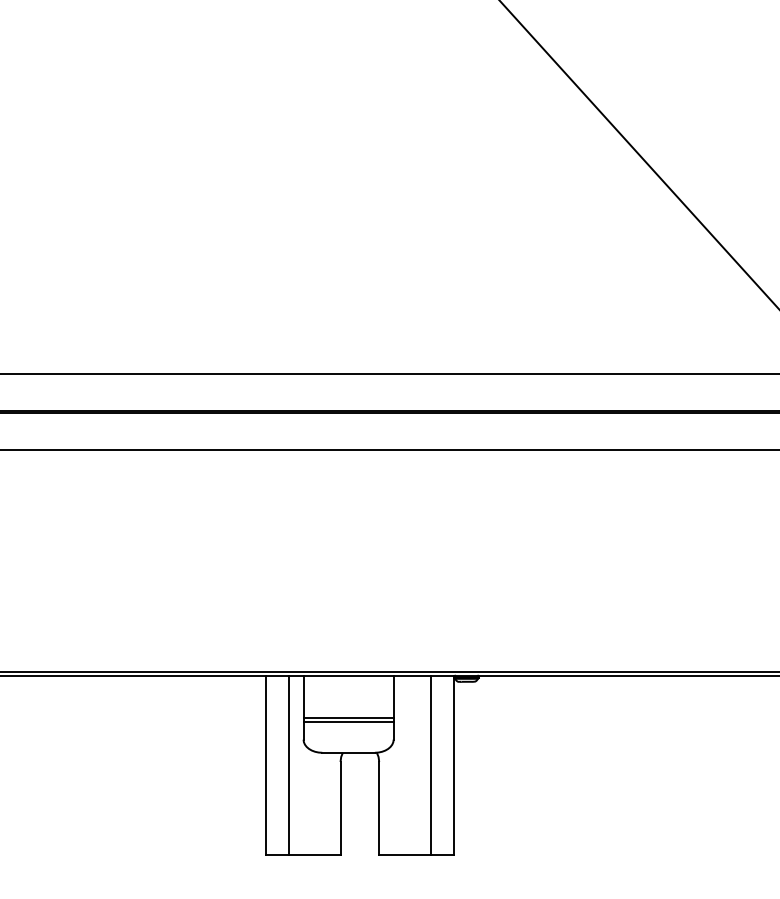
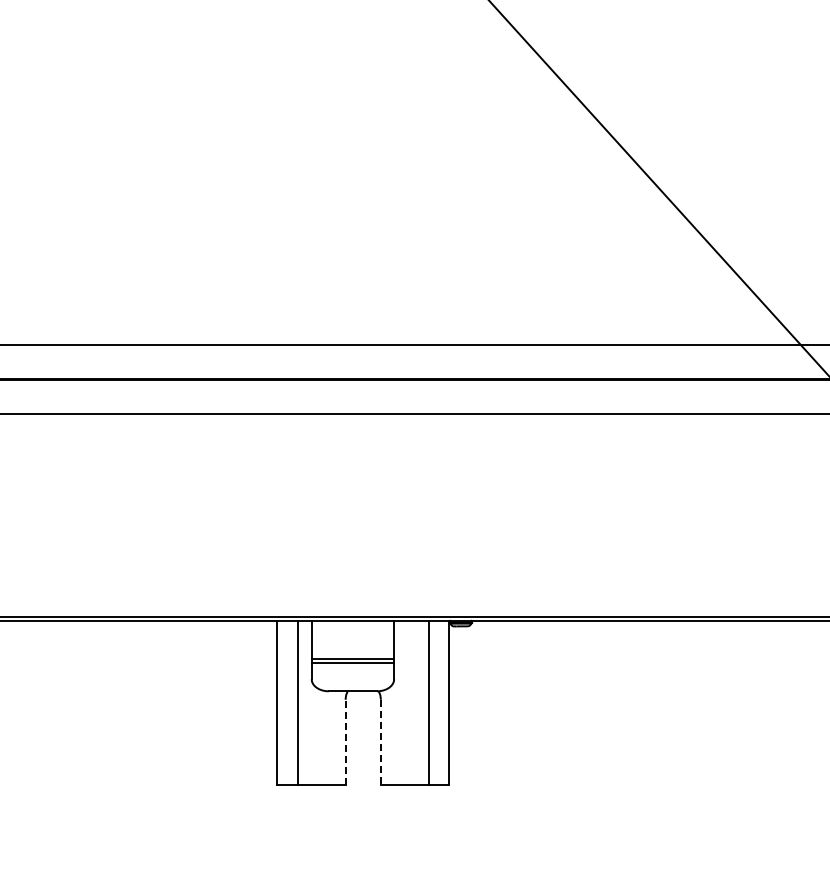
line: (340, 808) -> (345, 742), solid -> dashed
line: (378, 808) -> (380, 742), solid -> dashed

